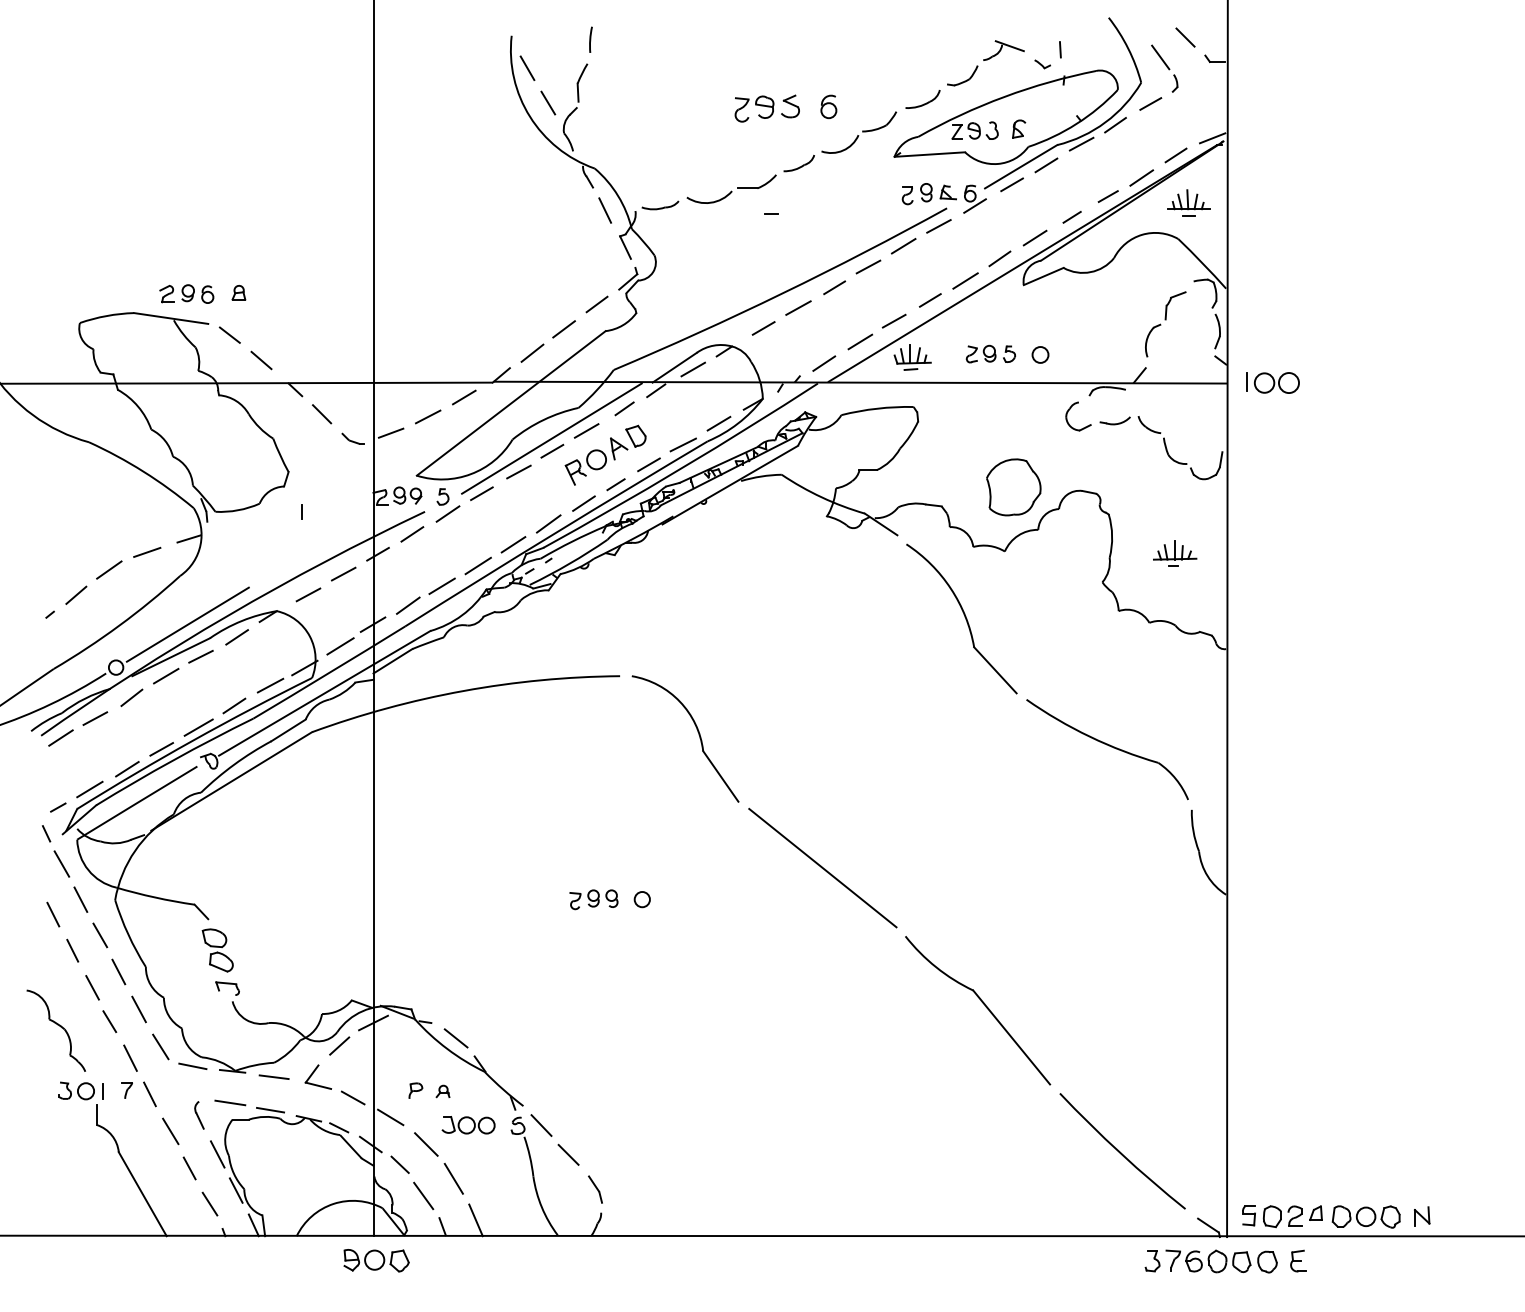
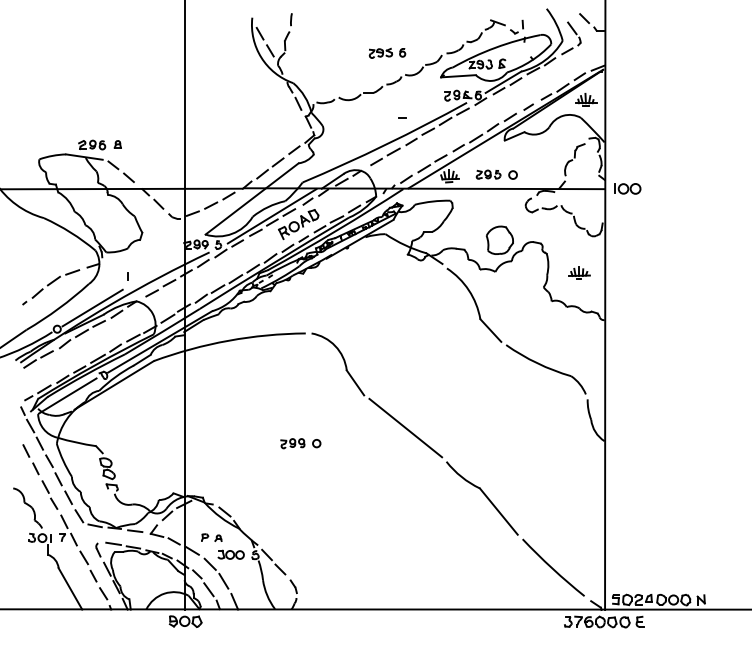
part: (785, 106) -> (387, 52), size x0.71
line: (771, 211) -> (402, 117), moved
line: (301, 511) -> (127, 276), moved

